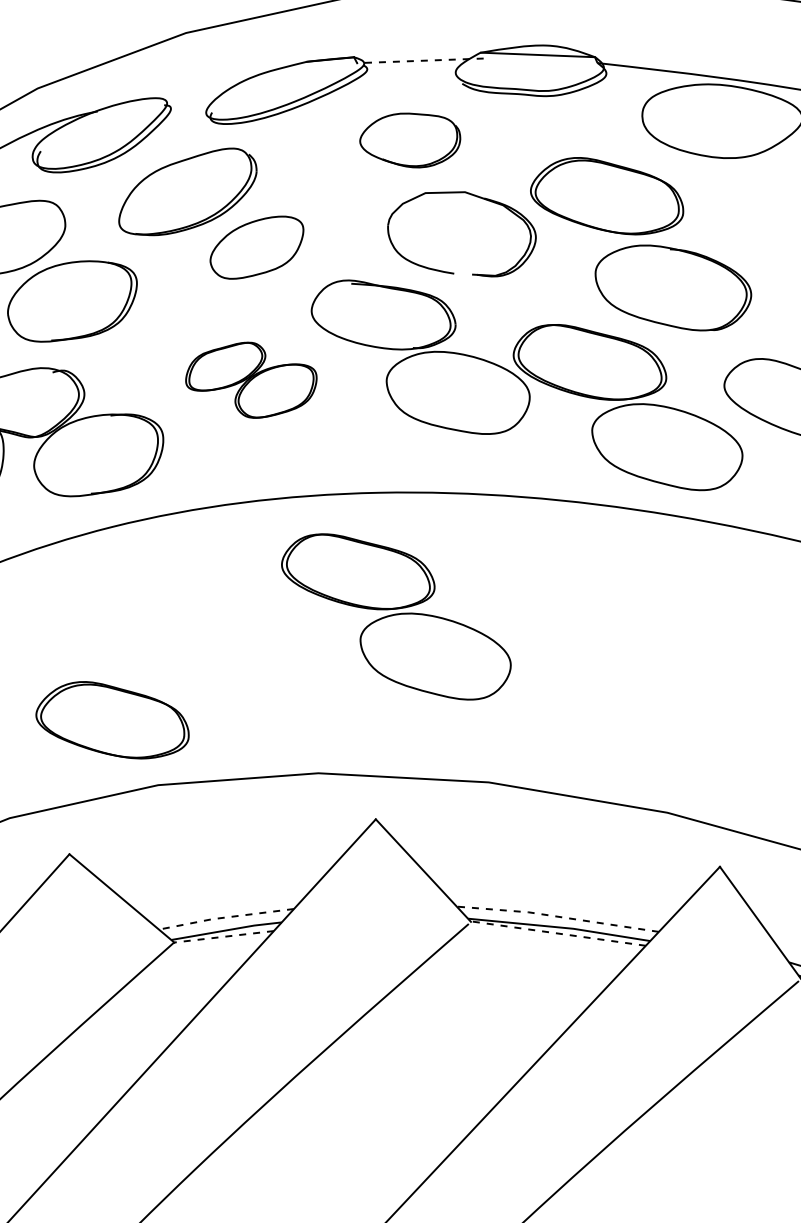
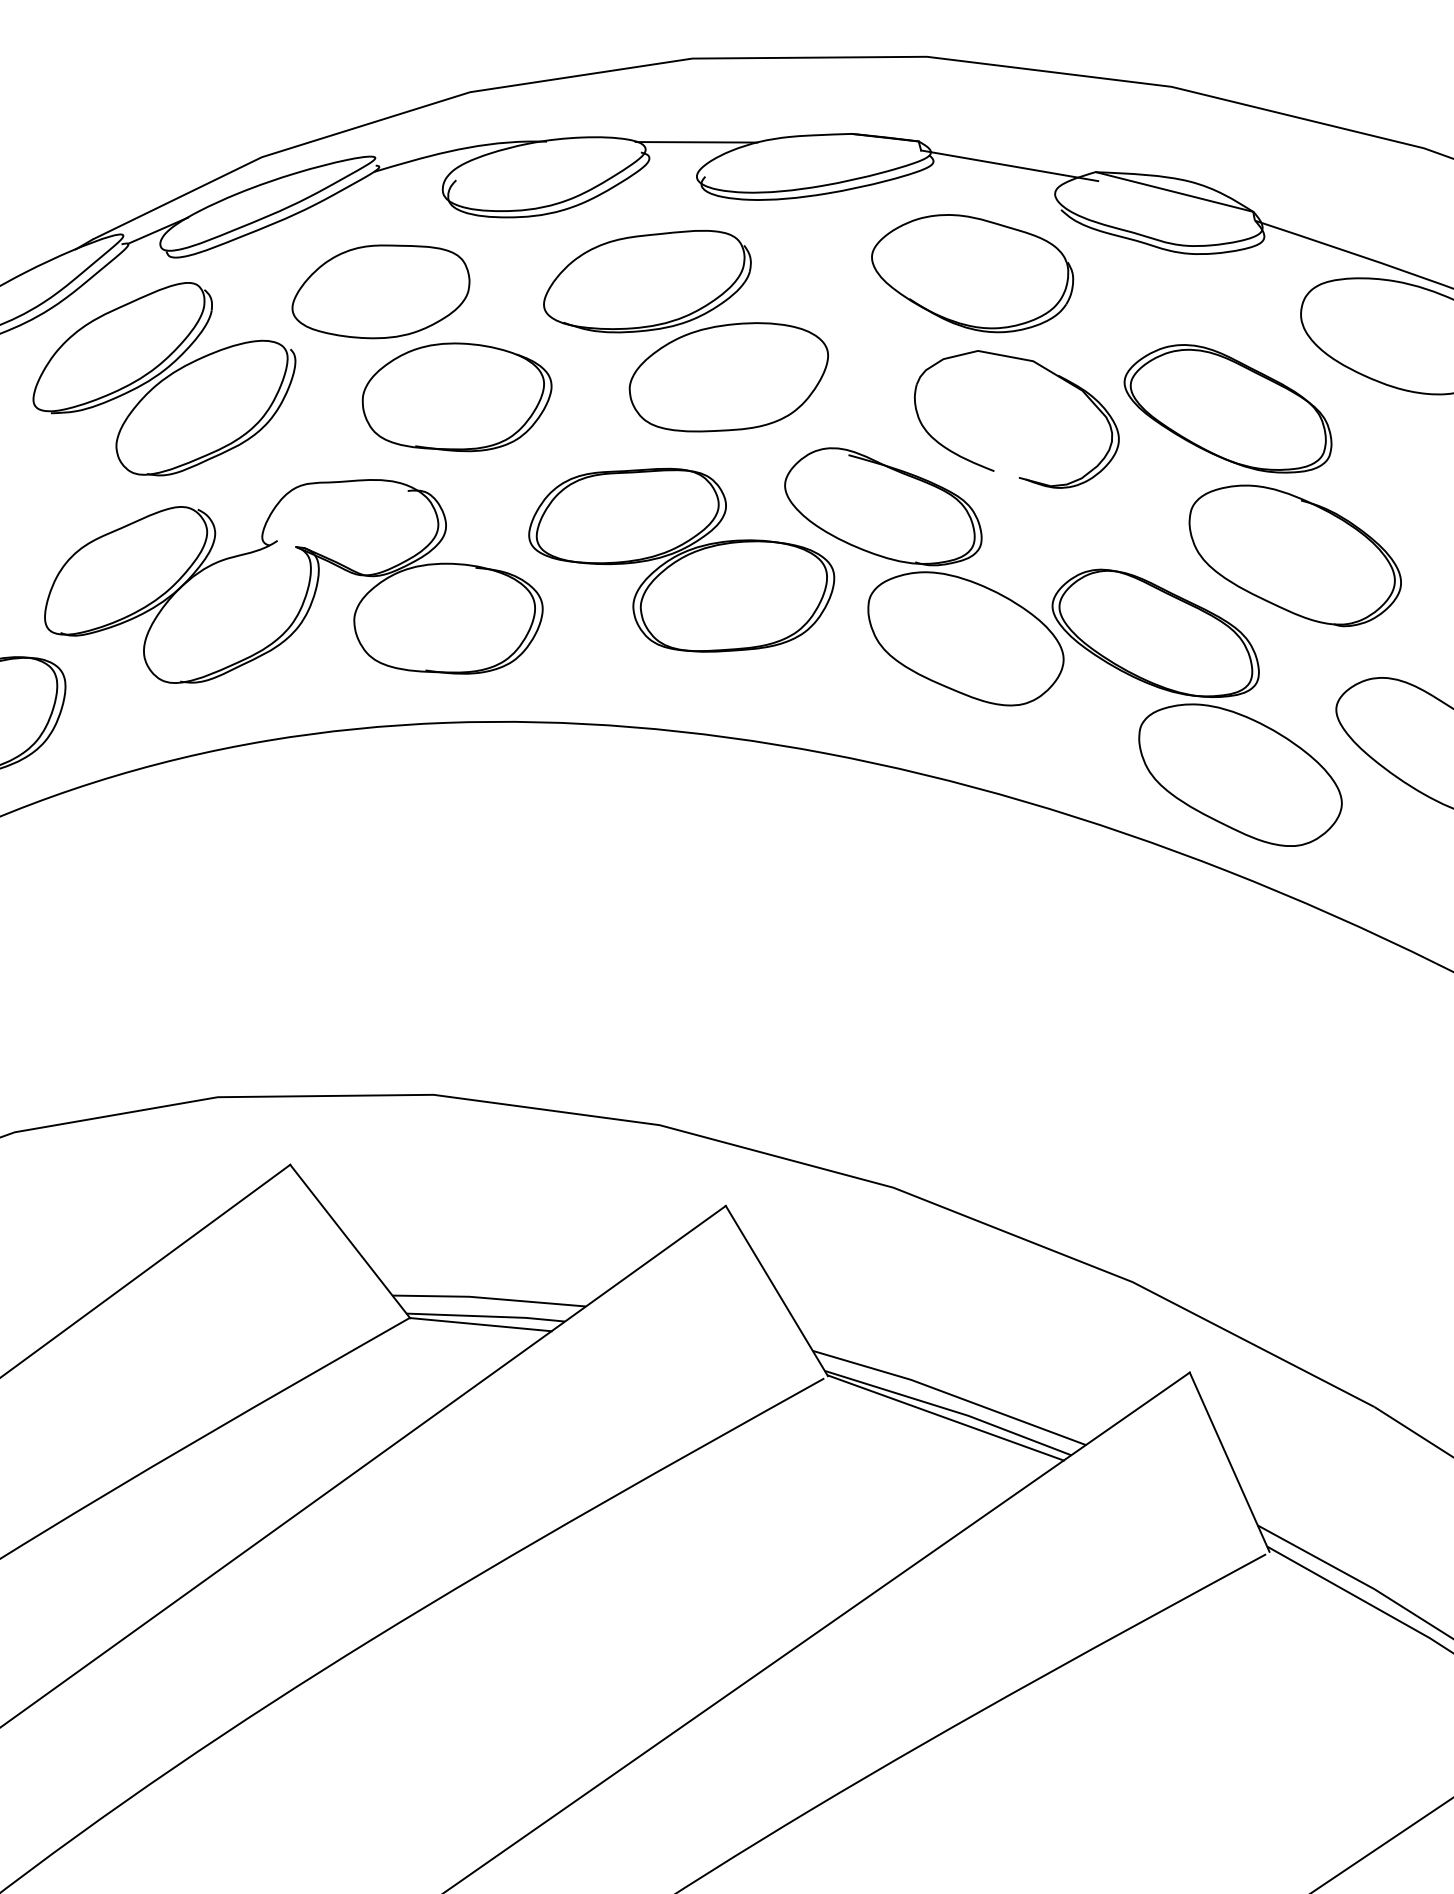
line: (420, 60) -> (1009, 165), dashed -> solid
line: (201, 90) -> (696, 142), added
part: (410, 140) -> (972, 273), size x1.43
part: (257, 247) -> (728, 377), size x1.43
part: (251, 380) -> (681, 559), size x1.67
part: (396, 616) -> (813, 930), removed
part: (111, 720) -> (387, 991), removed
line: (557, 916) -> (949, 1394), dashed -> solid
line: (225, 917) -> (488, 1298), dashed -> solid
line: (558, 933) -> (945, 1417), dashed -> solid
line: (224, 936) -> (481, 1324), dashed -> solid

